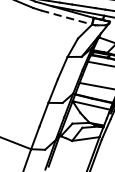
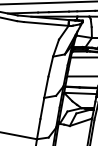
line: (67, 17) -> (46, 23), dashed -> solid

